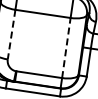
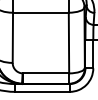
line: (11, 35) -> (12, 38), dashed -> solid
line: (65, 47) -> (68, 42), dashed -> solid

